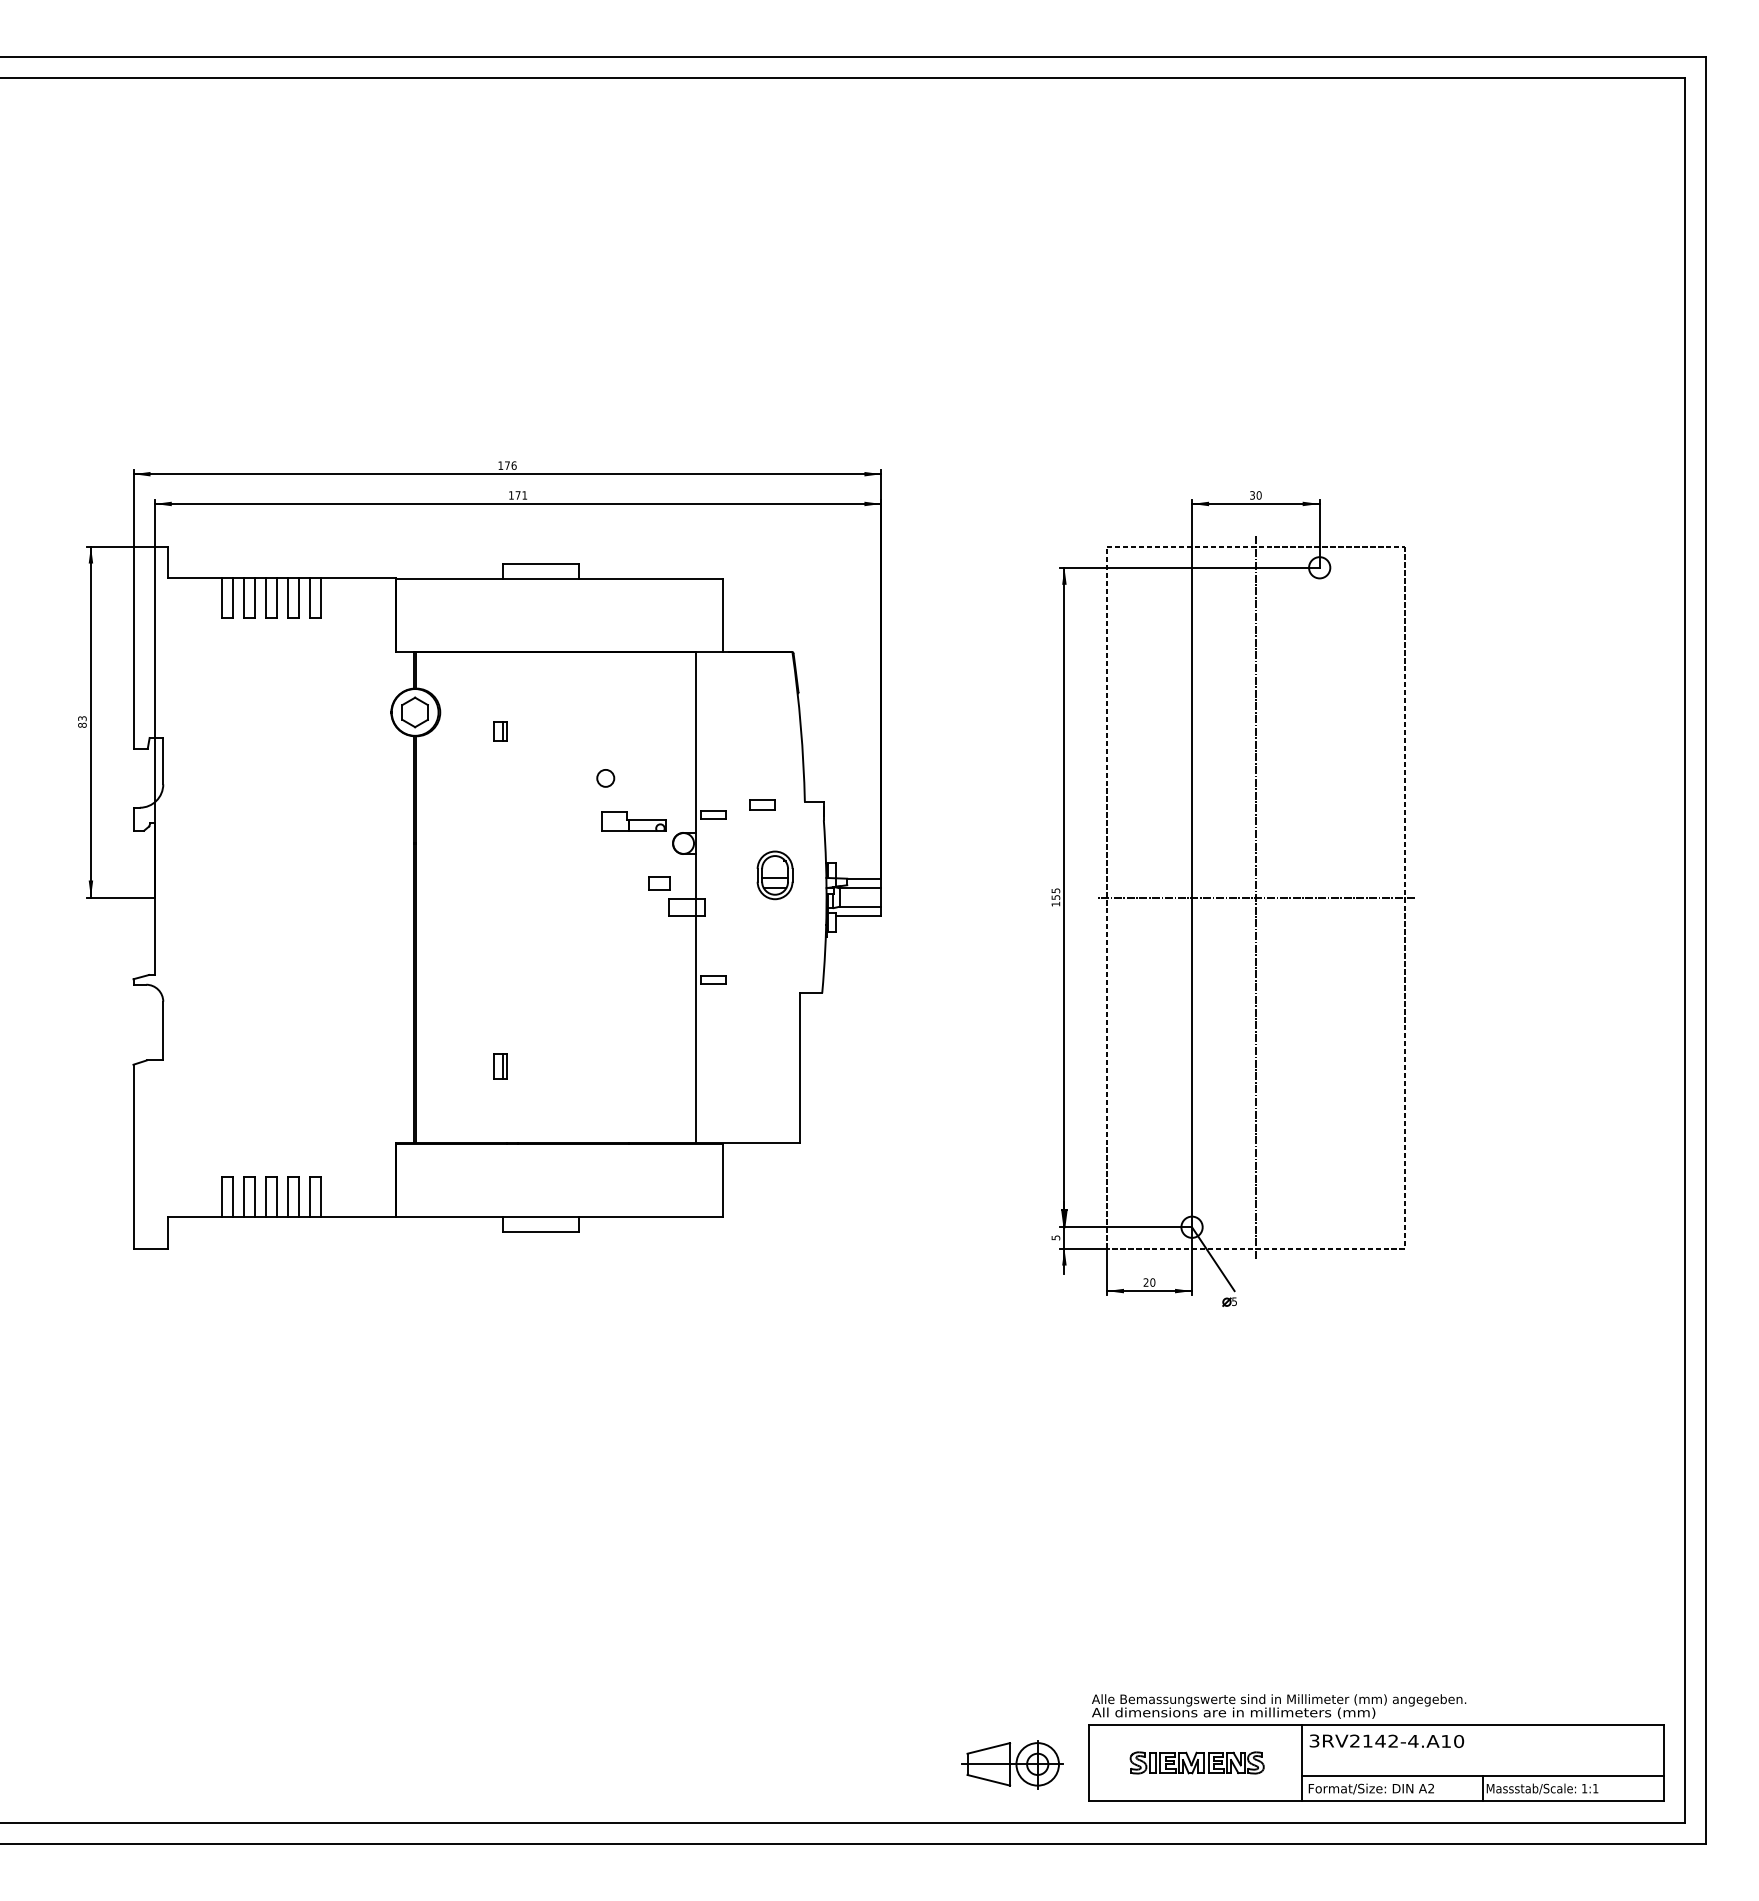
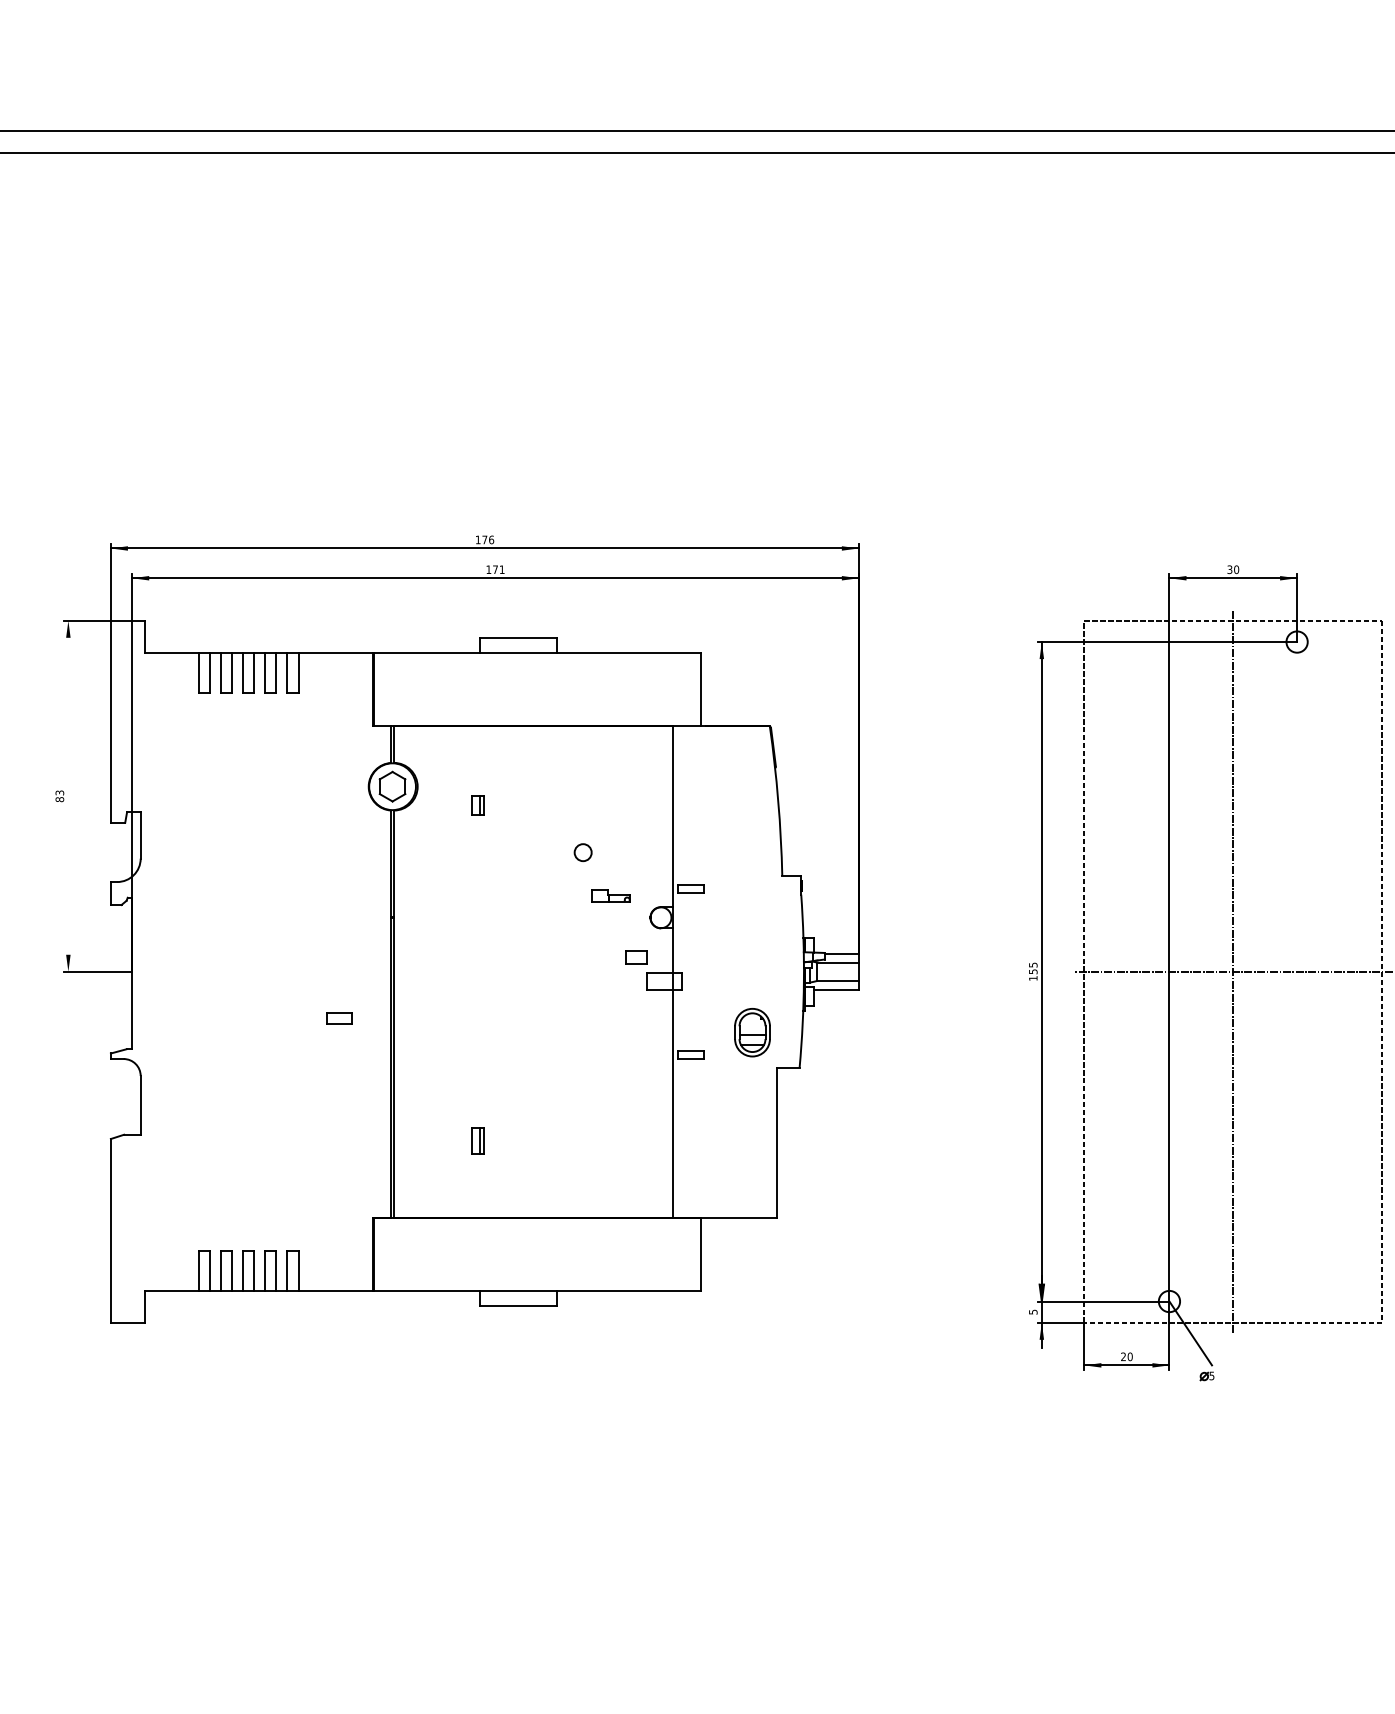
line: (90, 721) -> (67, 795), removed
part: (762, 804) -> (338, 1017), moved
part: (633, 821) -> (610, 895), size x0.6
part: (774, 875) -> (751, 1032), moved

